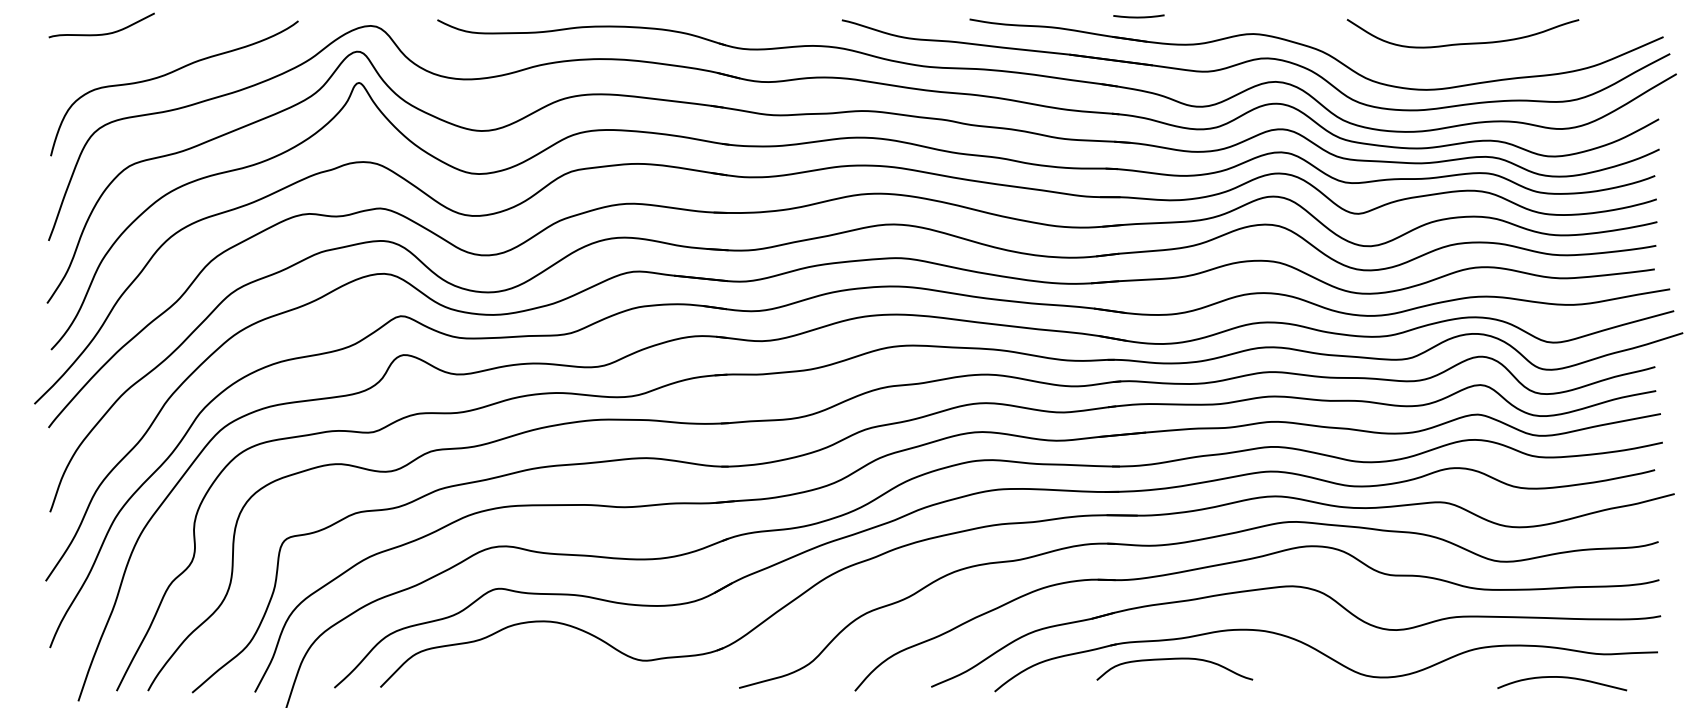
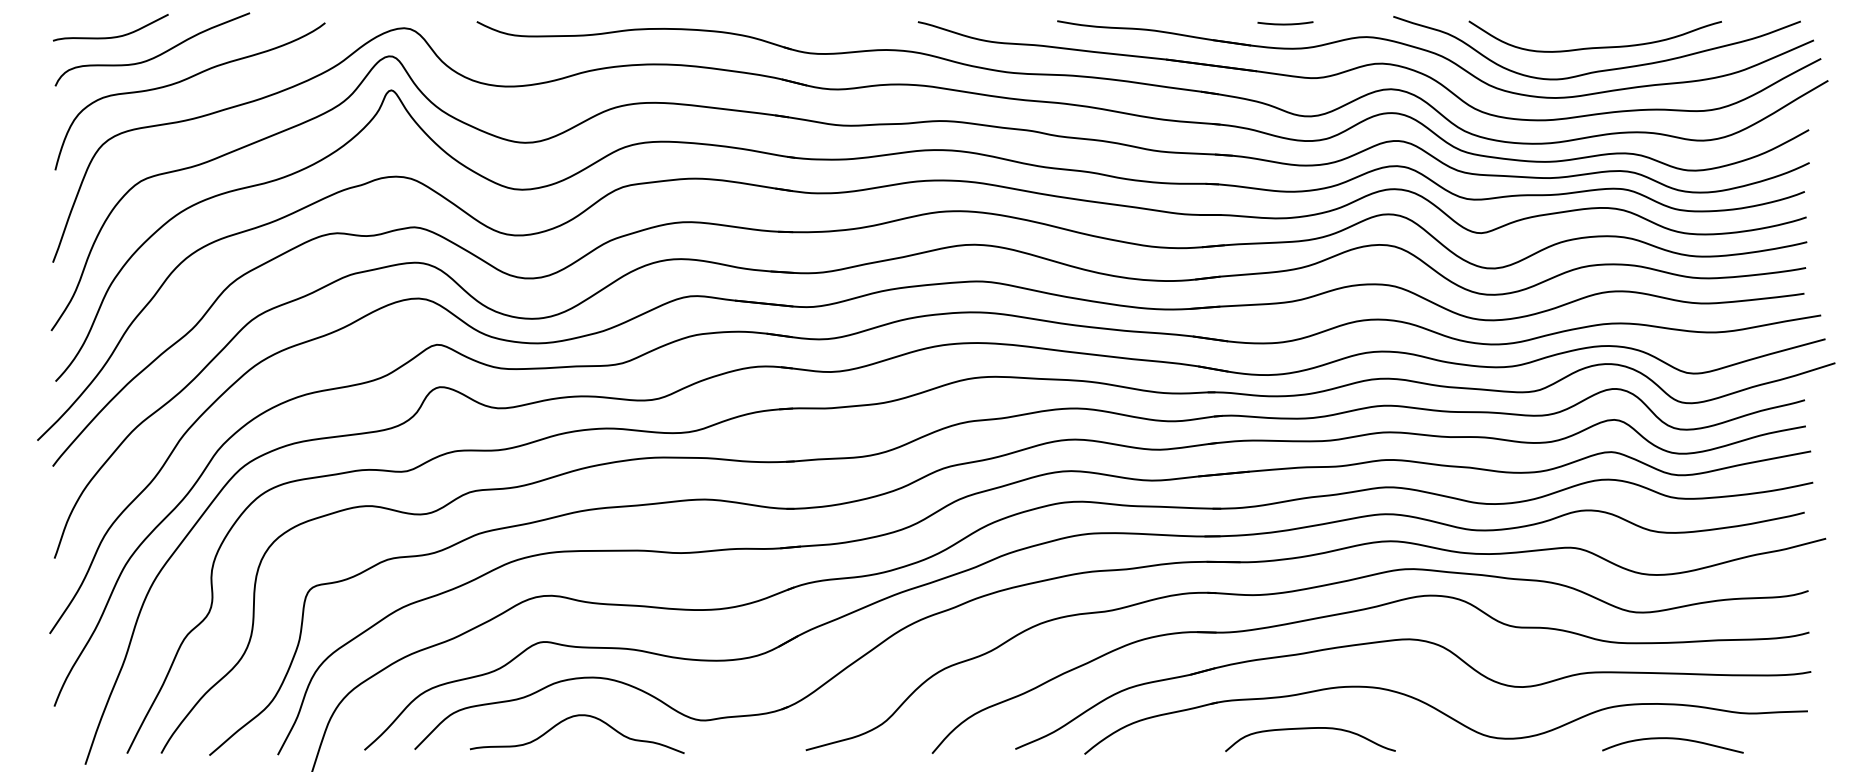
curve: (1138, 16) -> (1285, 23), moved
curve: (142, 51) -> (155, 56), added
curve: (1465, 64) -> (1597, 70), added
curve: (522, 659) -> (569, 719), added
curve: (1174, 659) -> (1310, 728), moved
curve: (1562, 678) -> (1673, 739), moved

